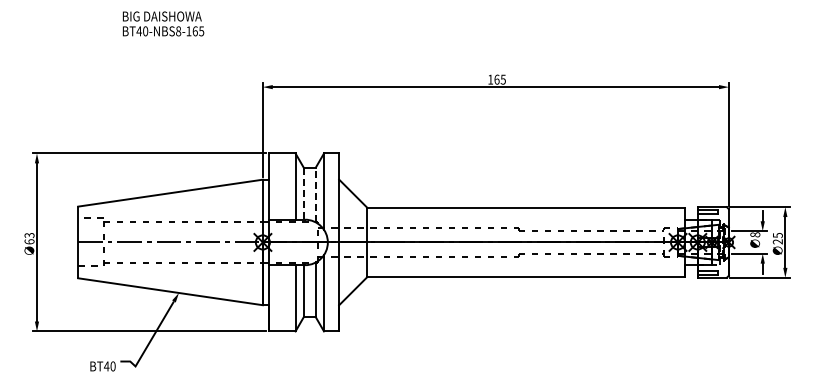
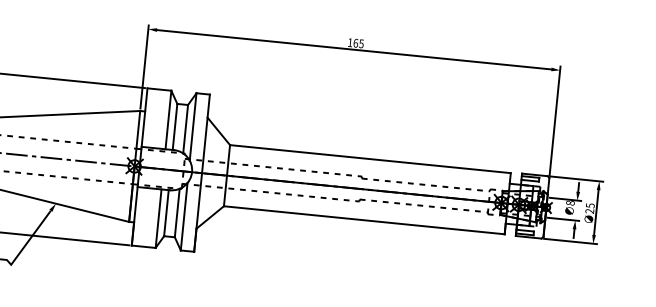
line: (303, 194) -> (174, 127), dashed -> solid
line: (315, 194) -> (185, 128), dashed -> solid

